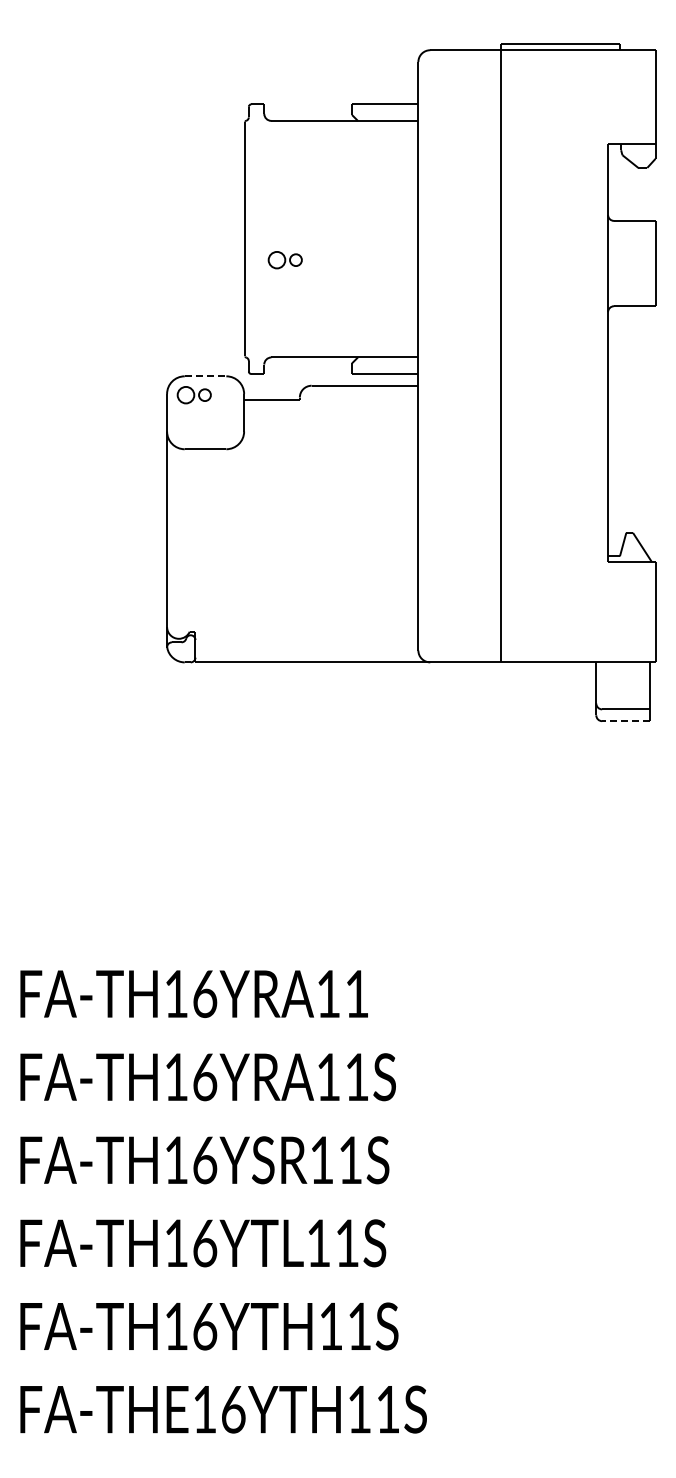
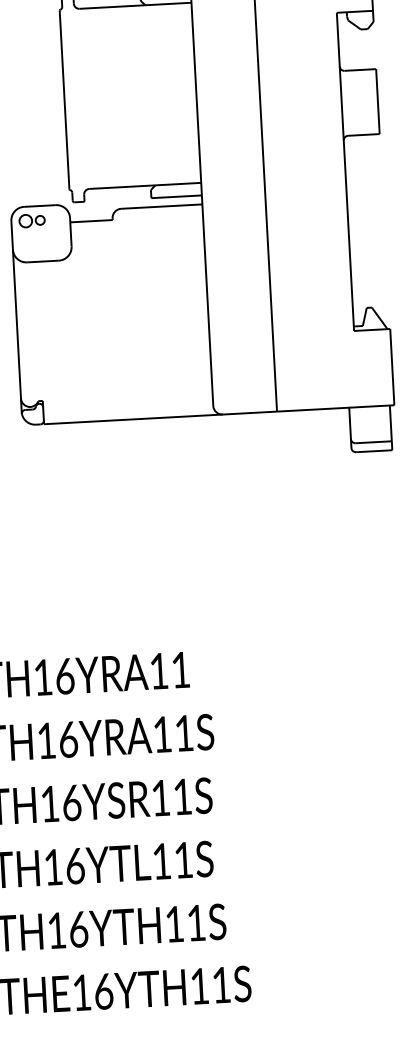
part: (284, 260) -> (95, 114), removed
line: (205, 376) -> (39, 206), dashed -> solid
line: (625, 721) -> (373, 451), dashed -> solid

